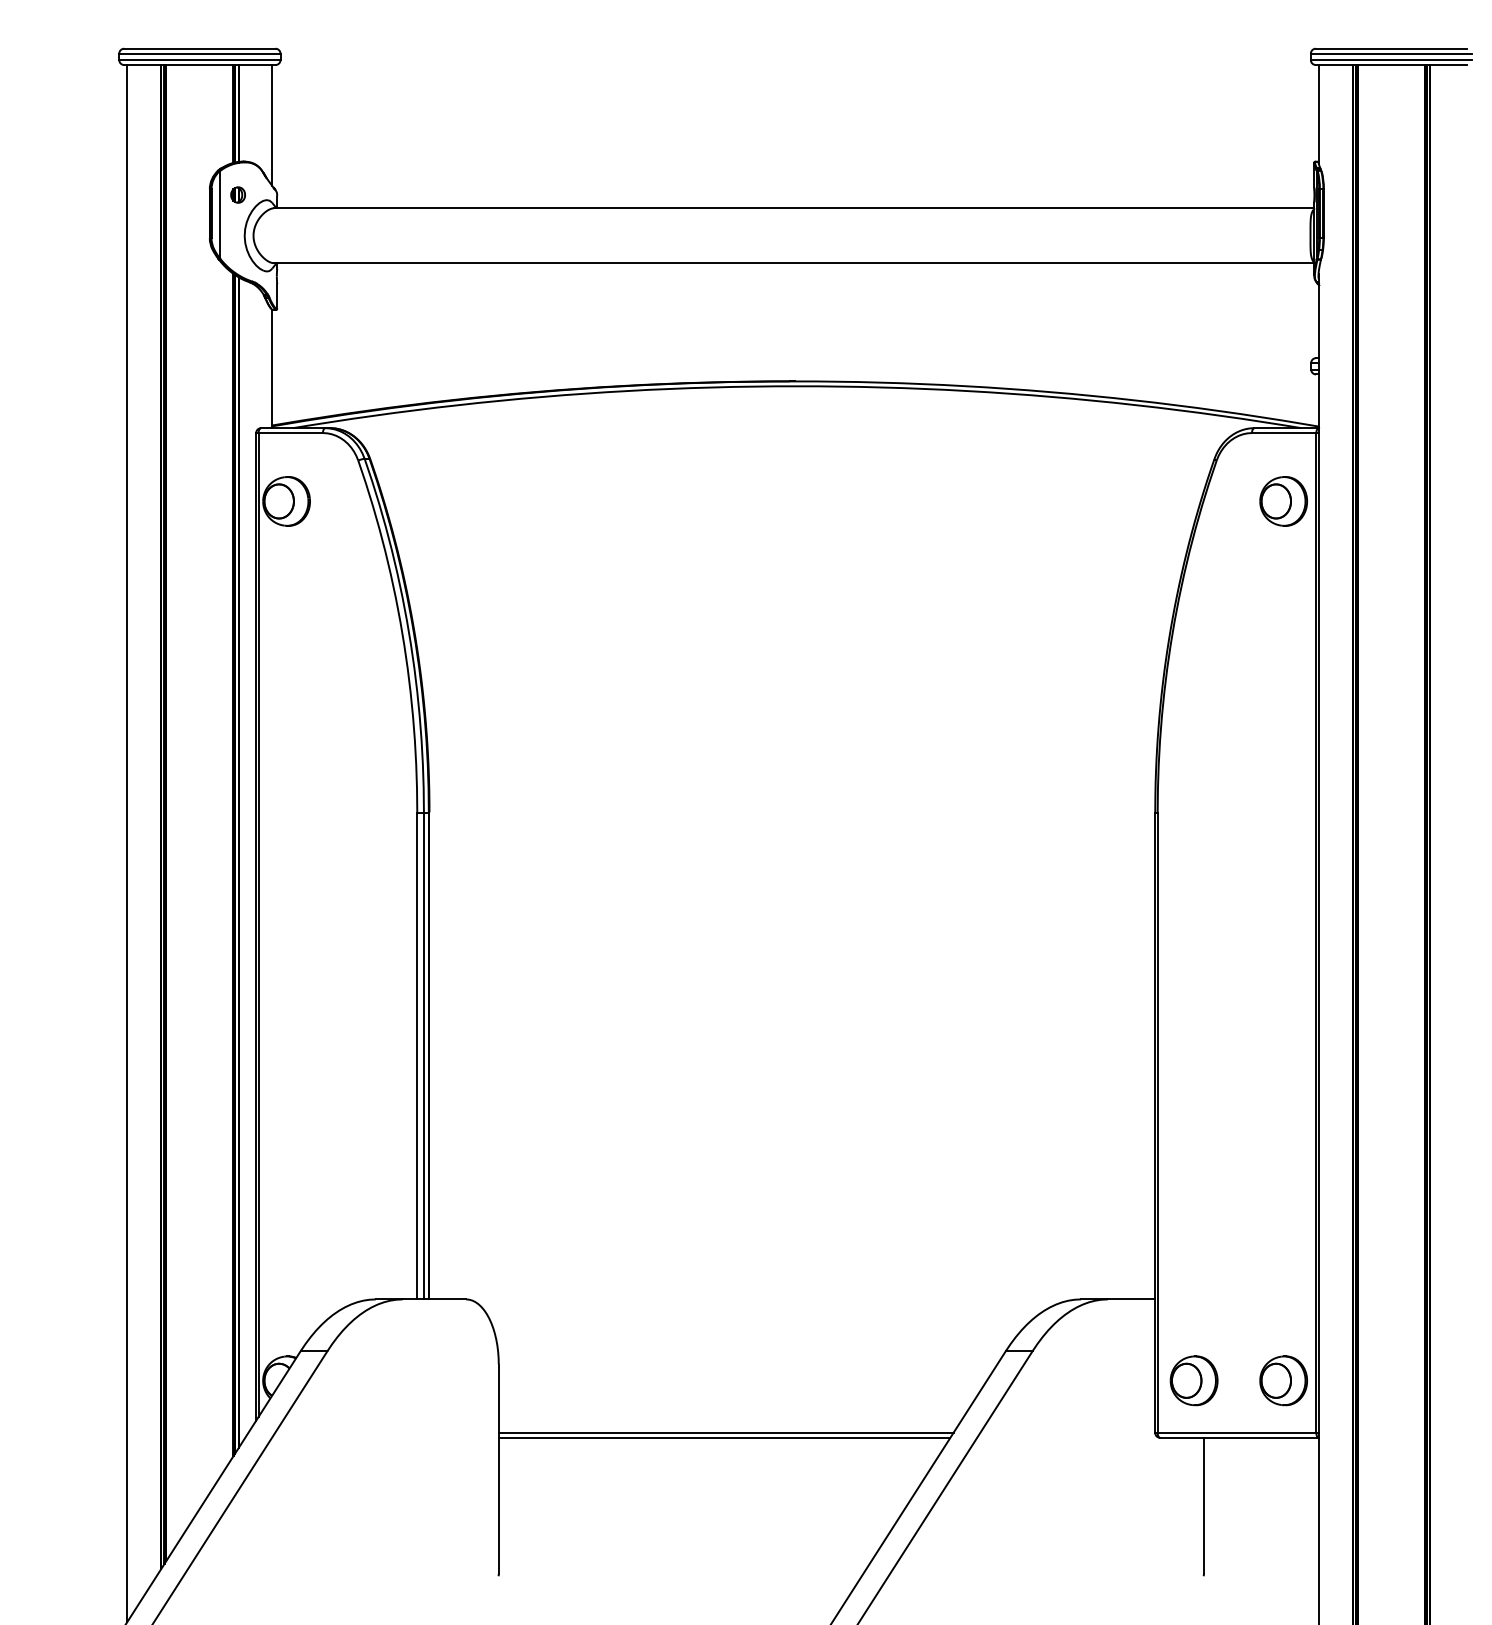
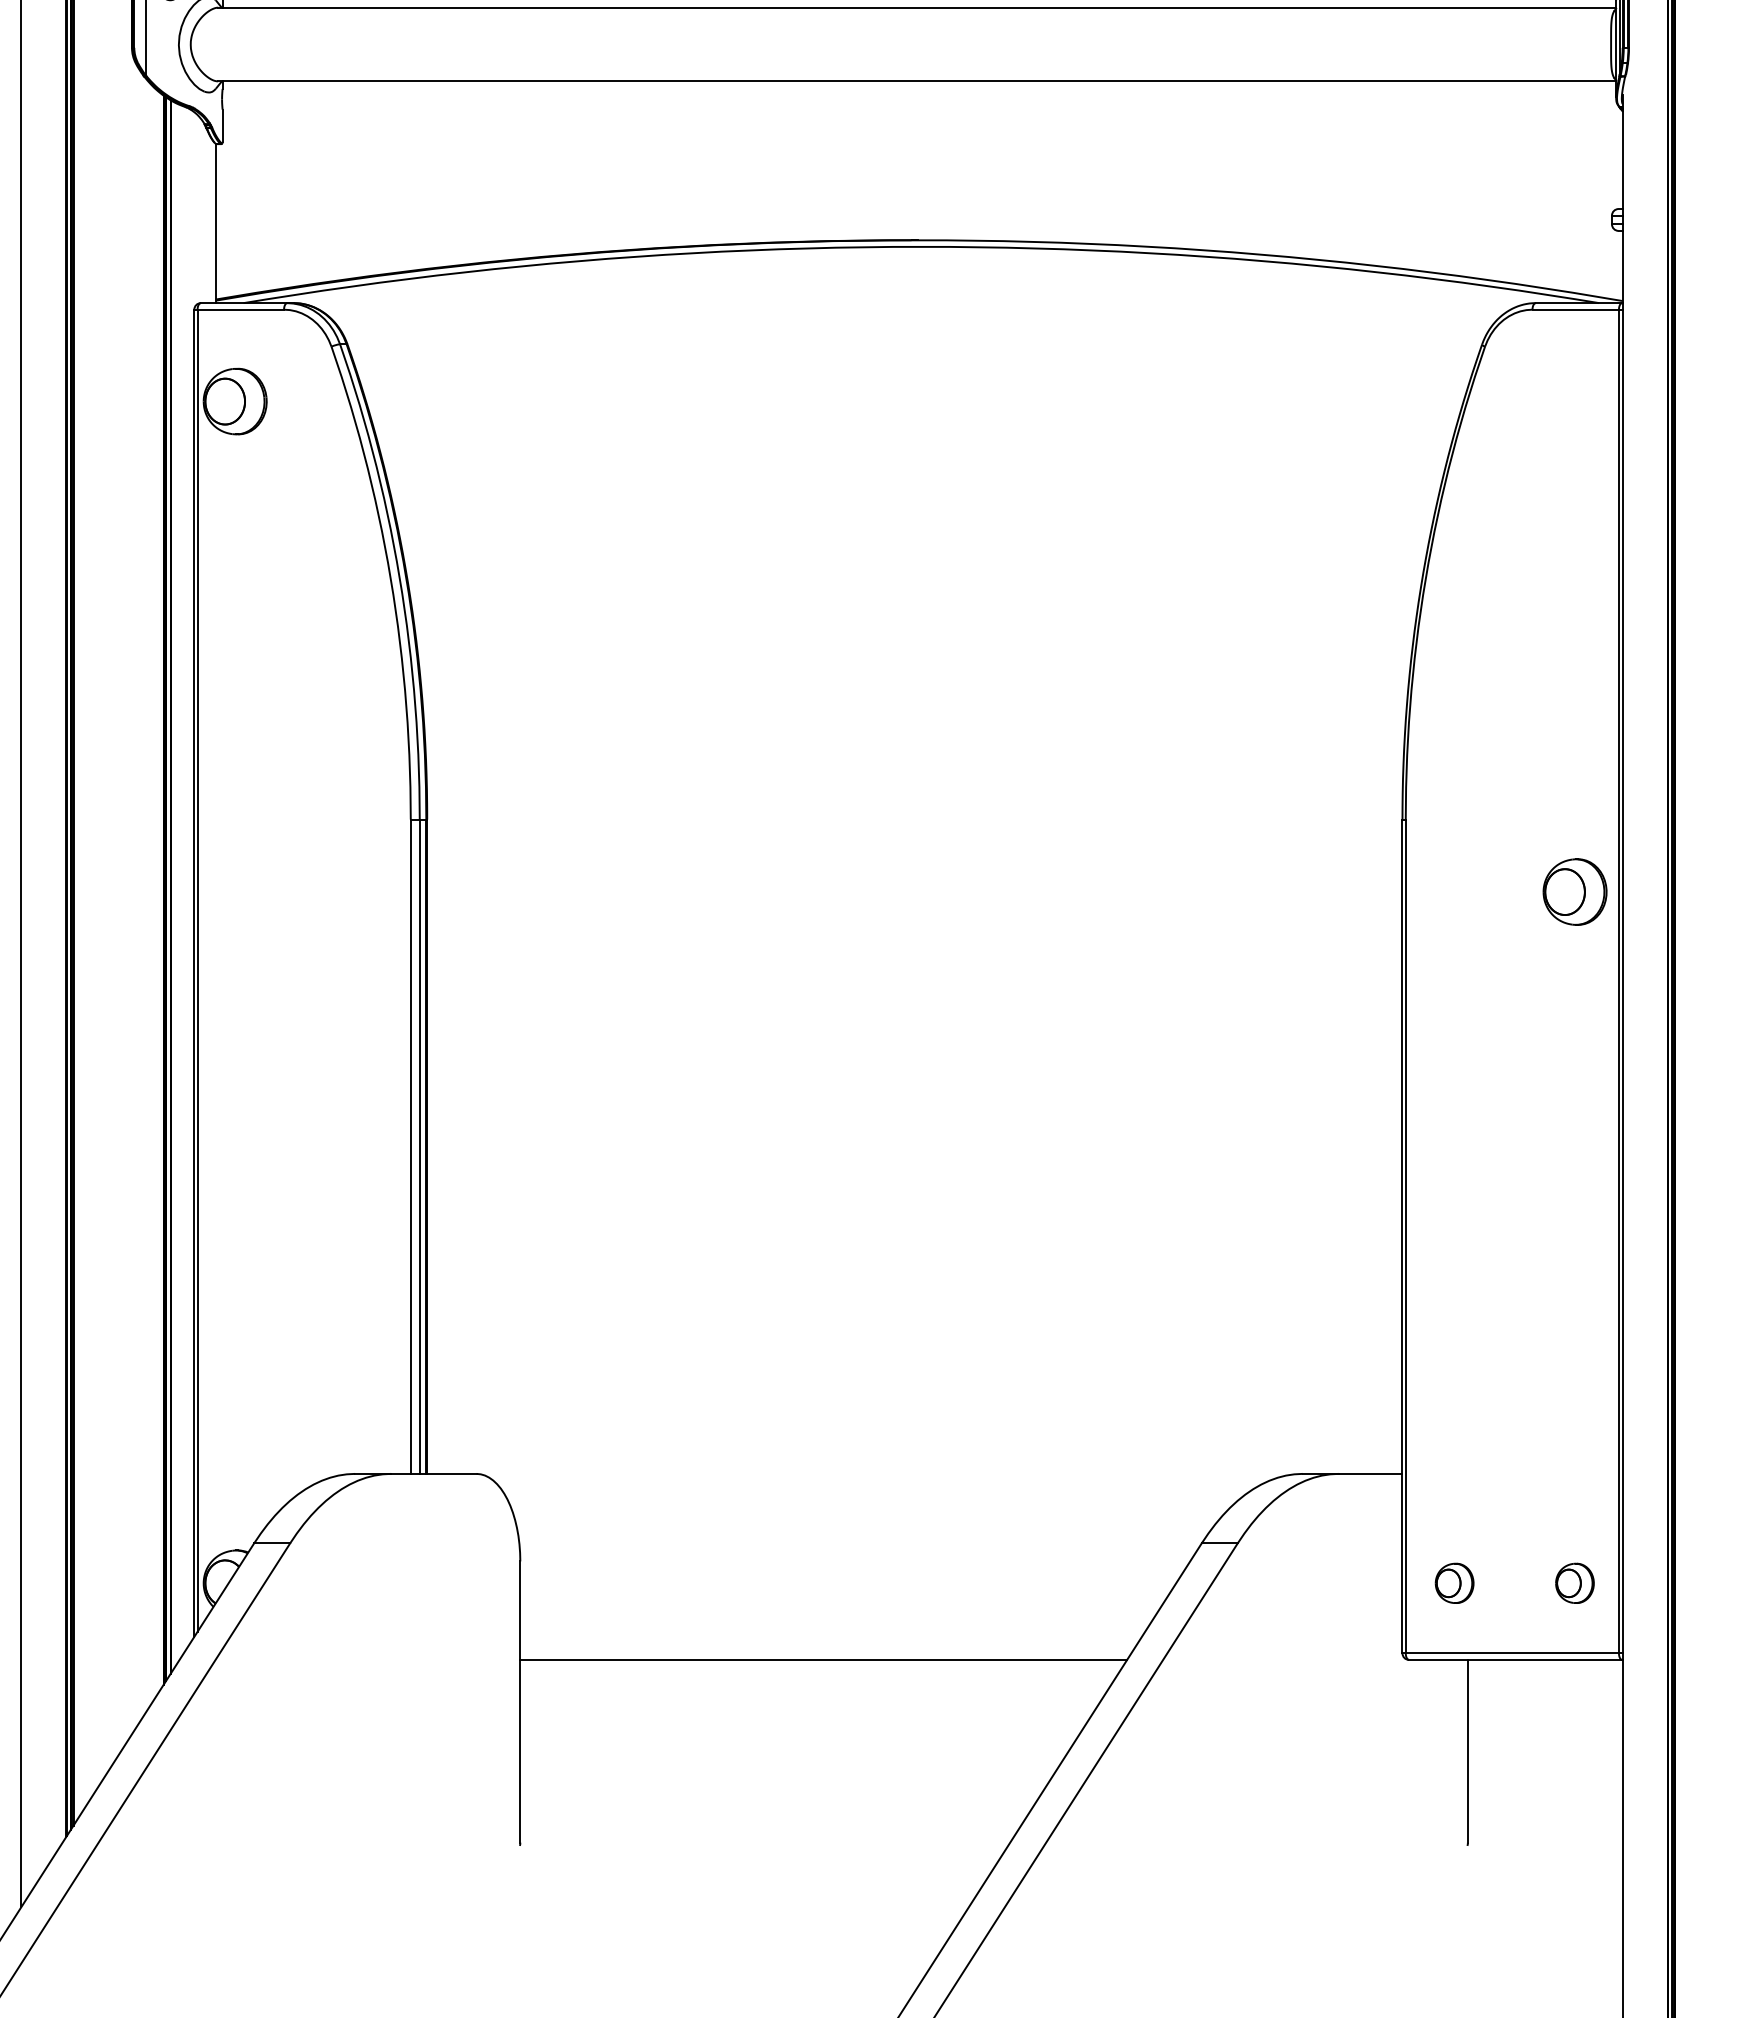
part: (1283, 501) -> (1574, 892), moved
part: (1193, 1380) -> (1453, 1582), size x0.6
part: (1283, 1380) -> (1574, 1582), size x0.6
line: (725, 1432) -> (824, 1652), removed

